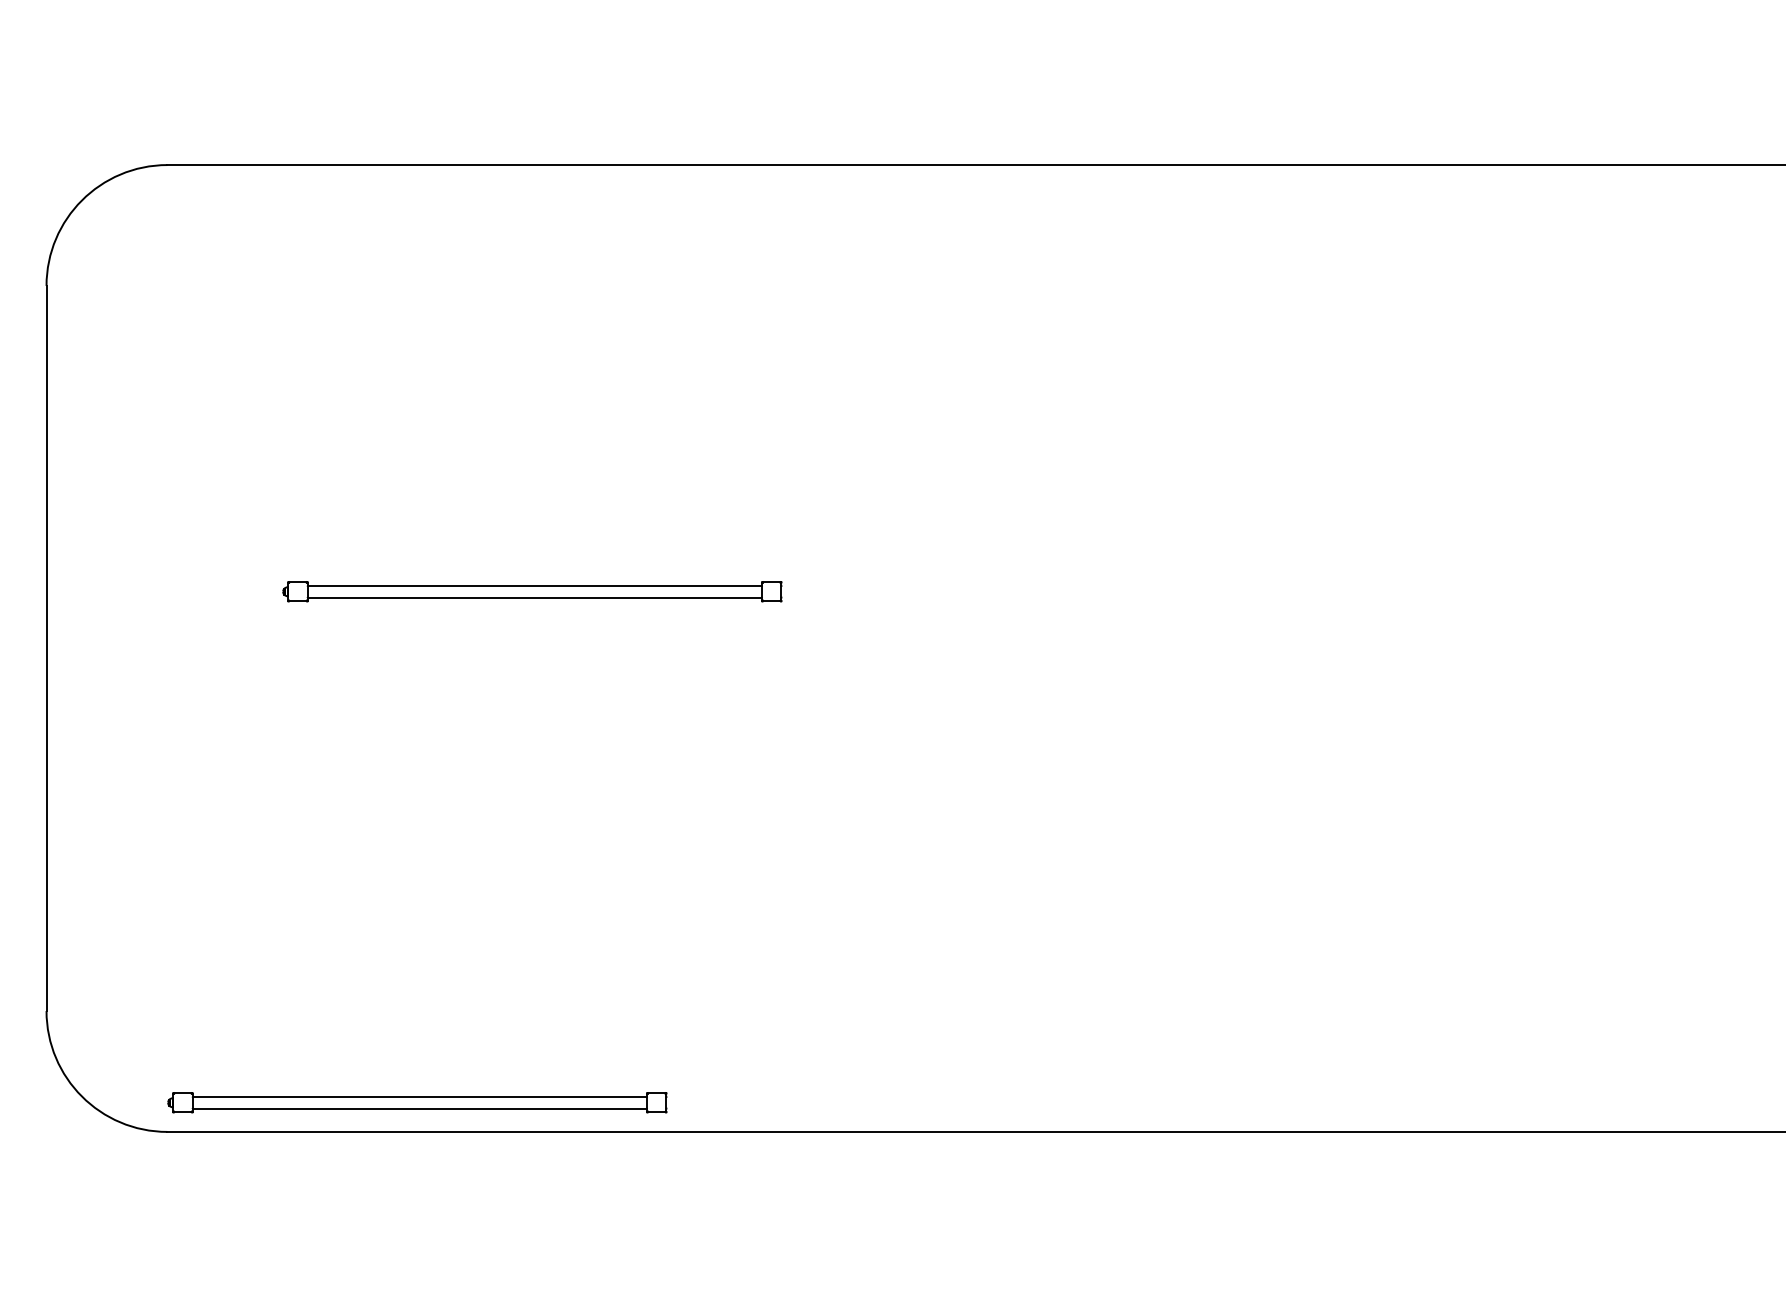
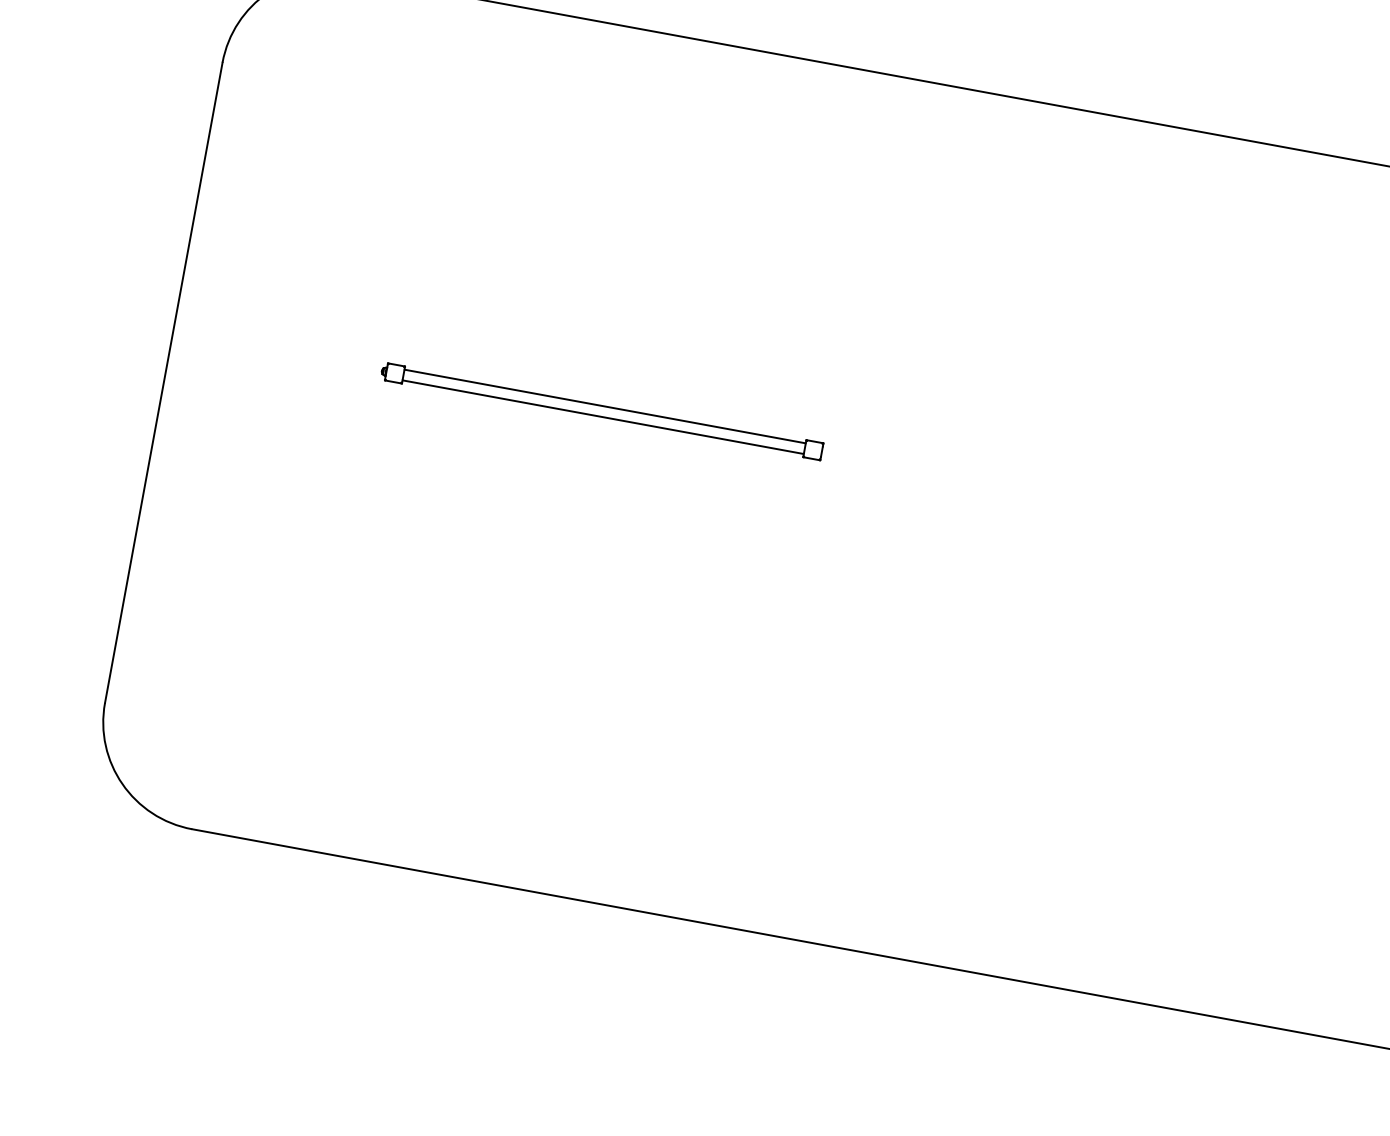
part: (417, 1102) -> (417, 843), removed

